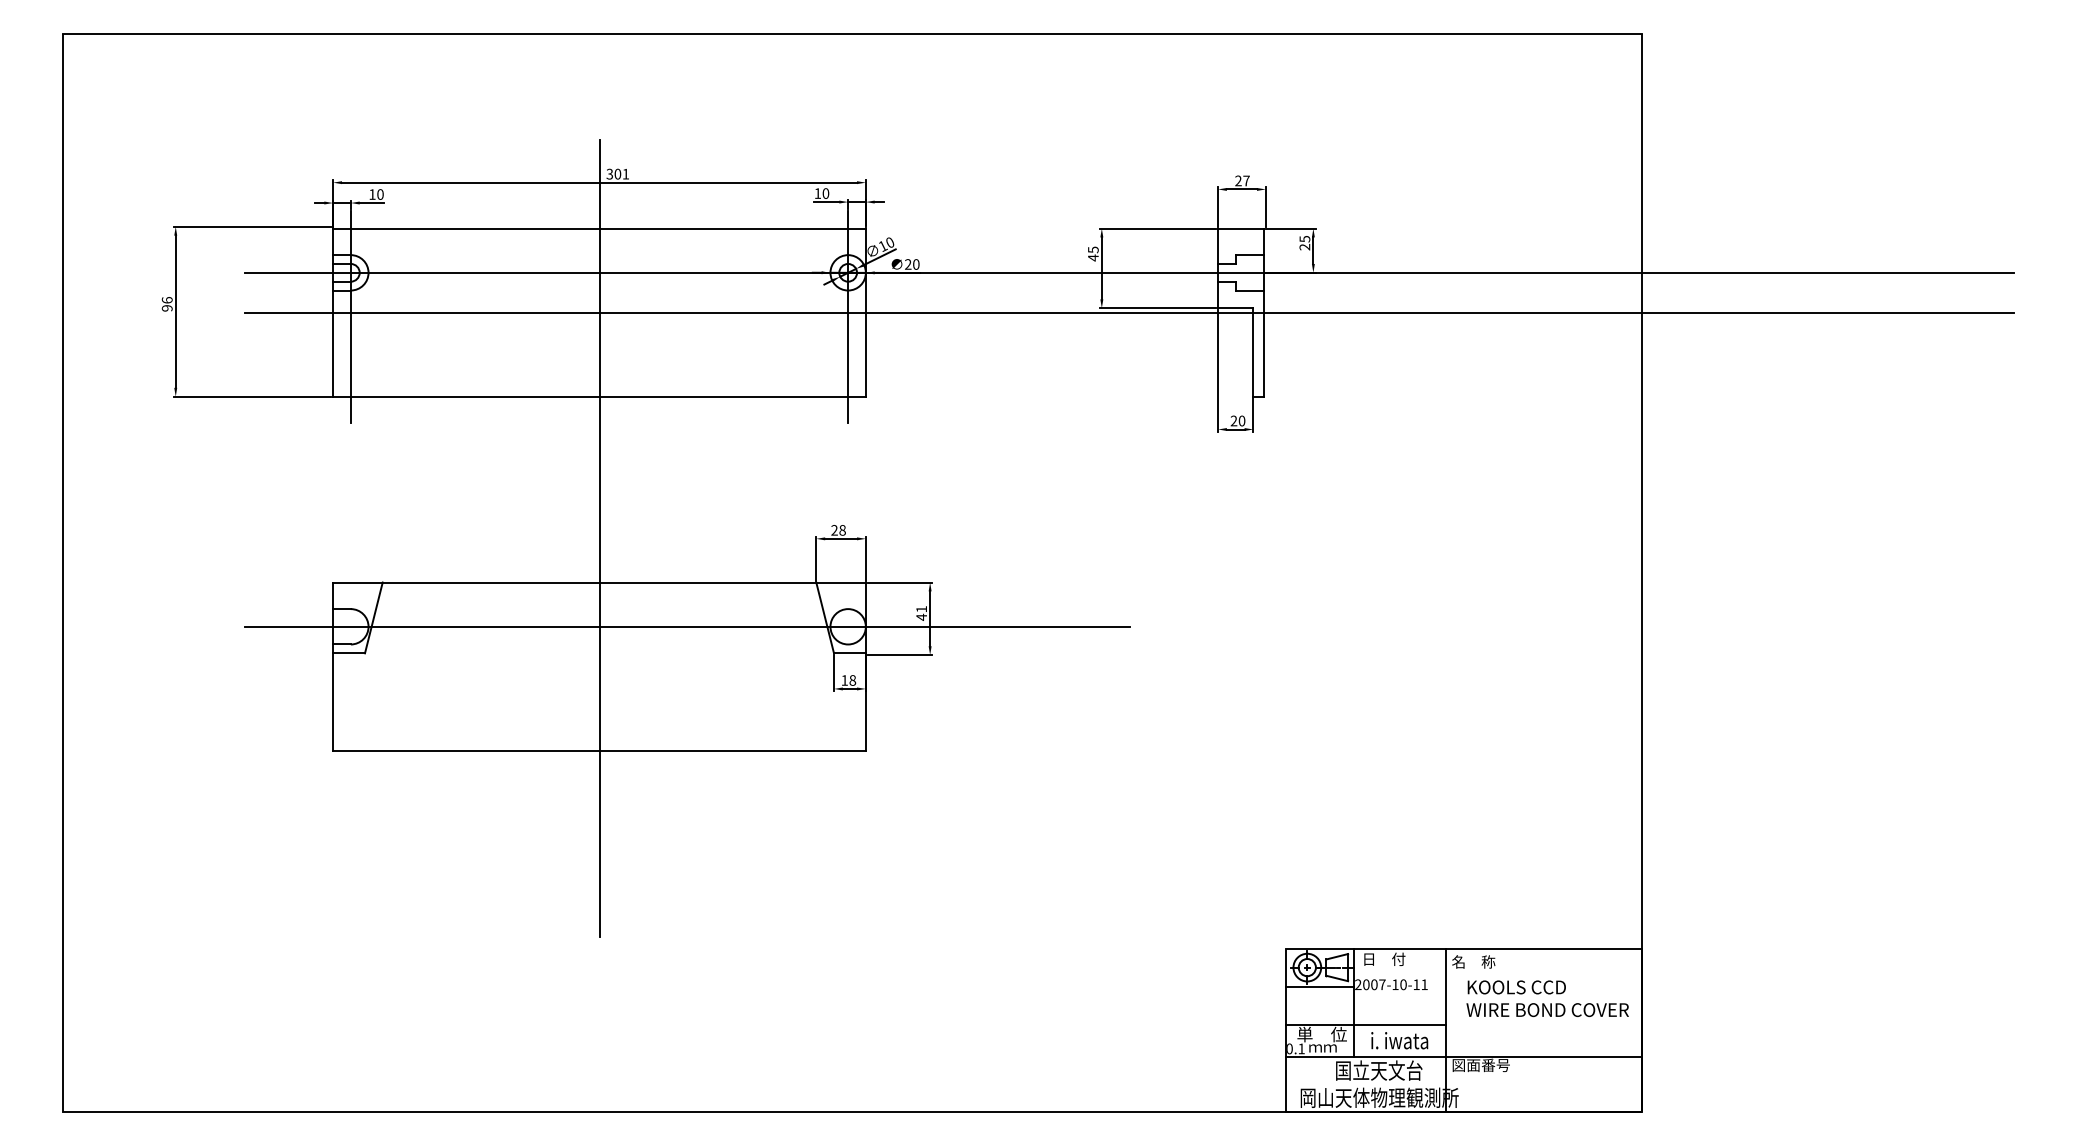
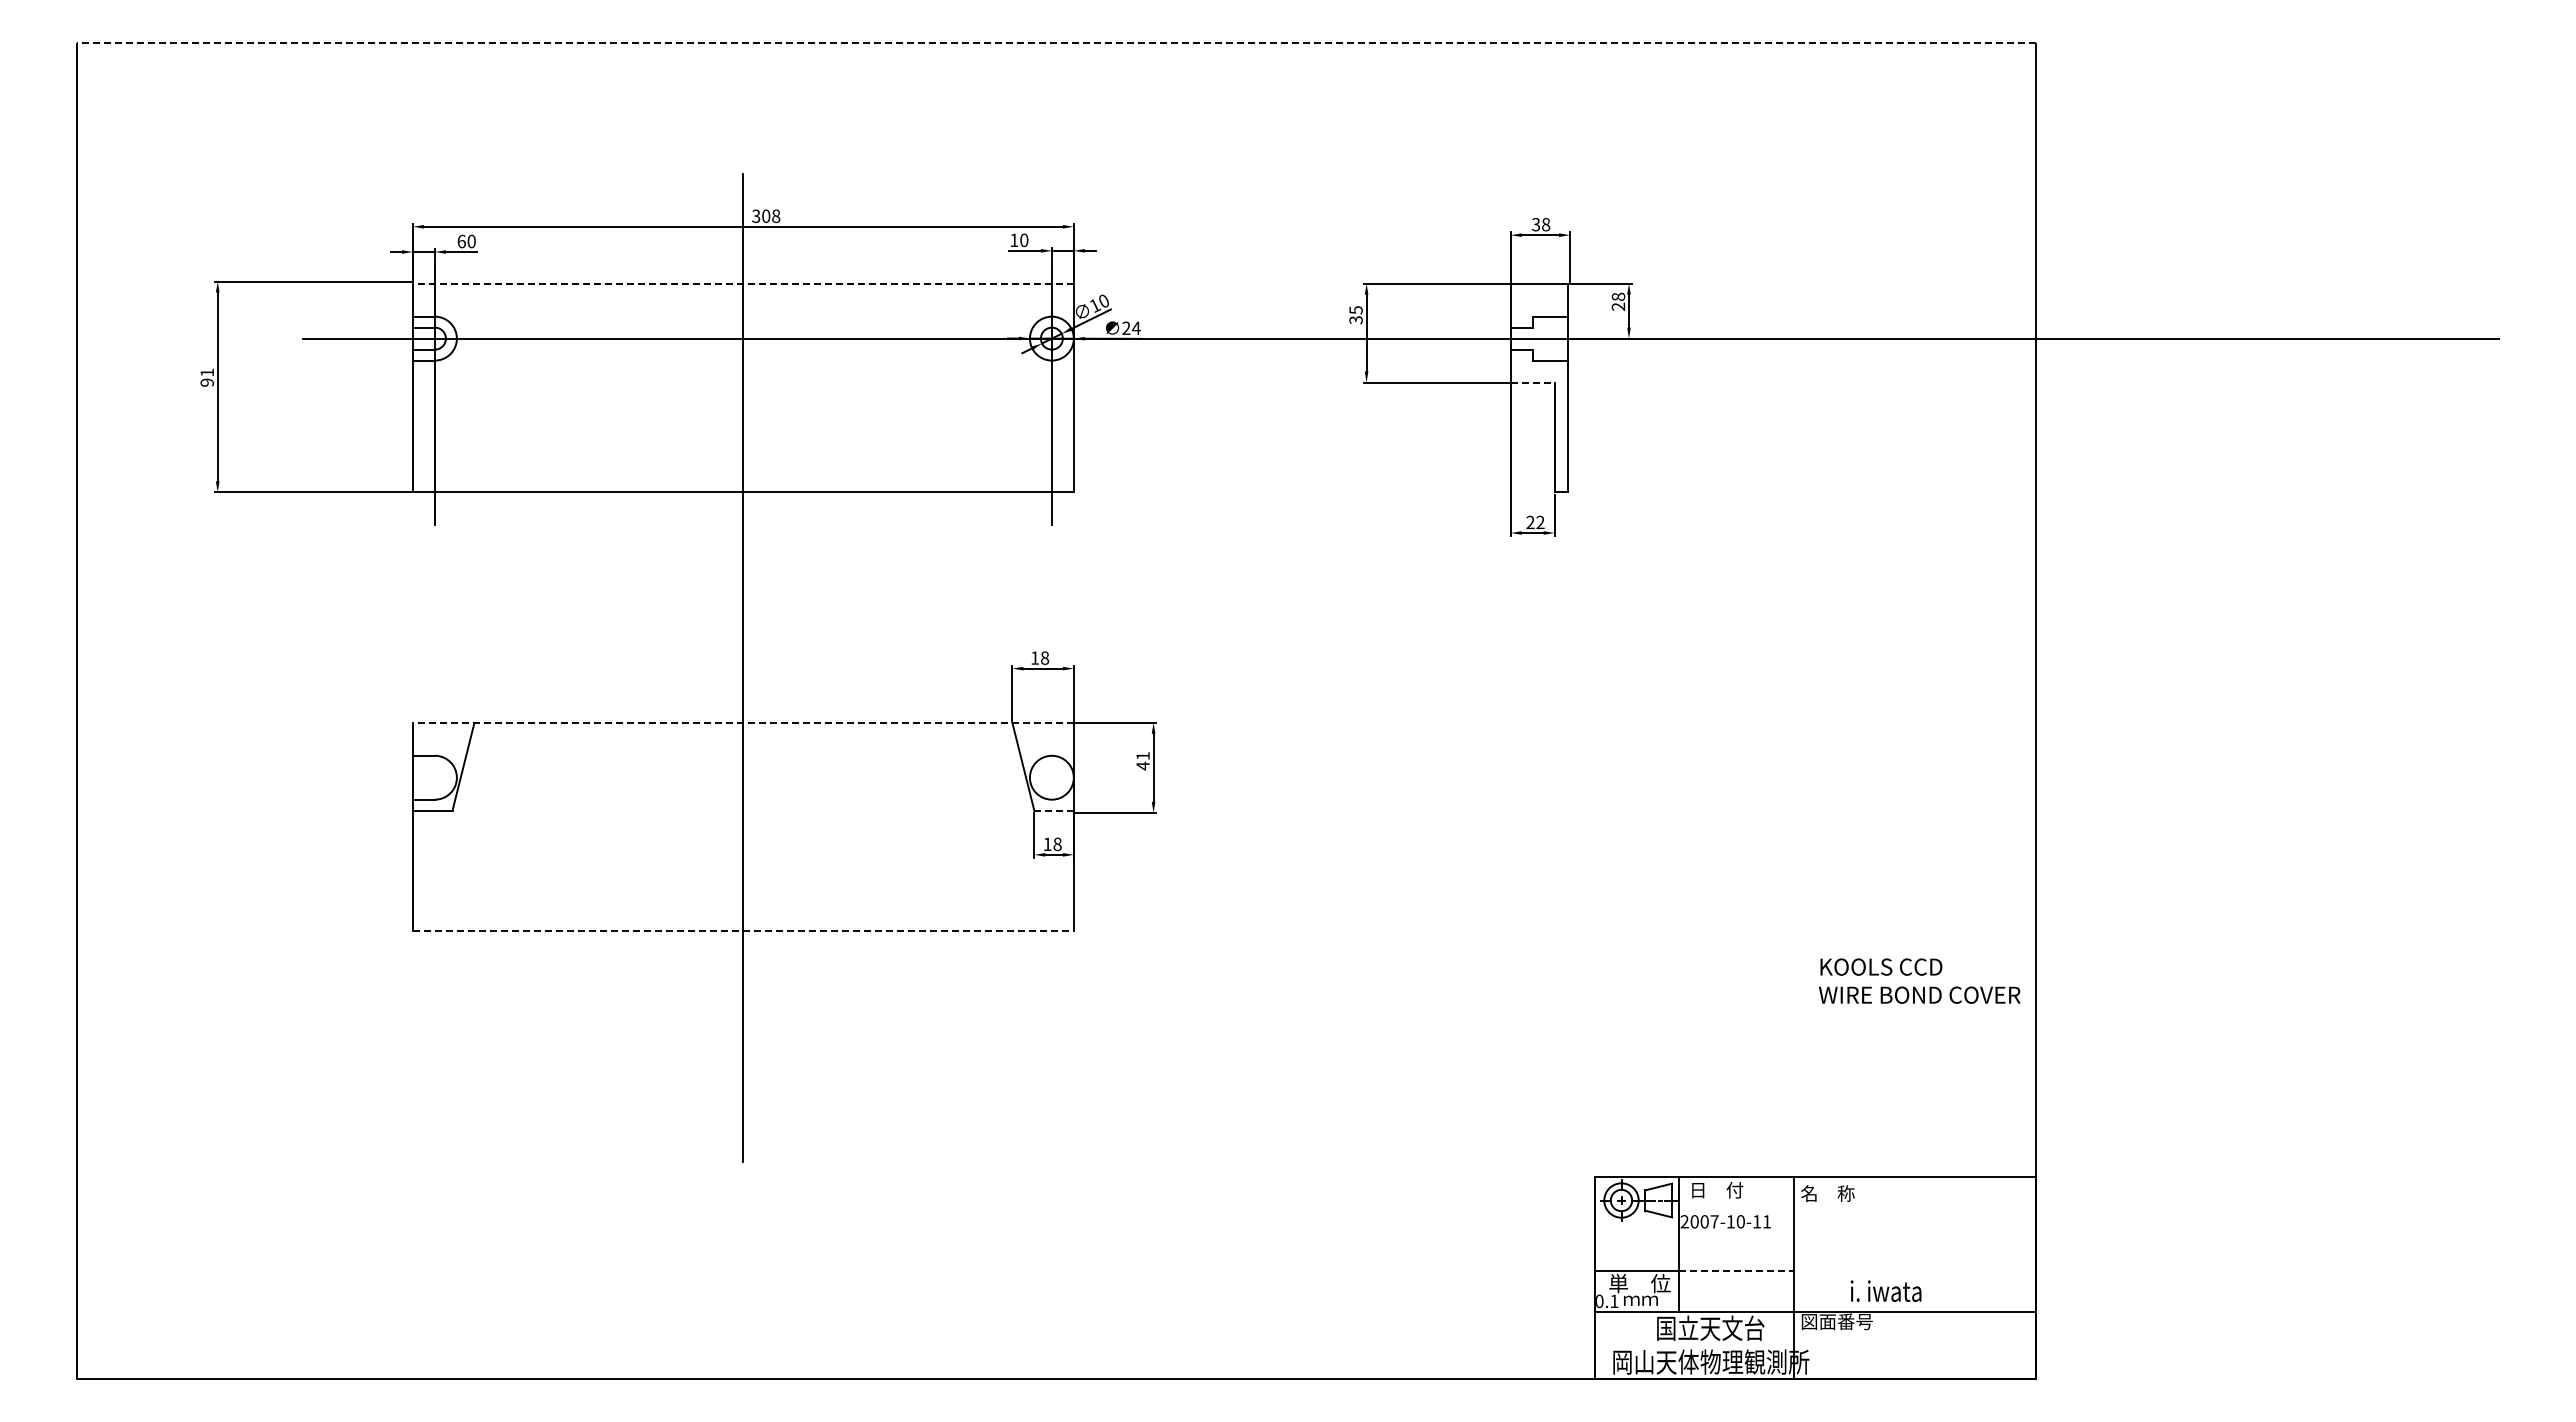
line: (851, 34) -> (1056, 42), solid -> dashed
text: (626, 174) -> (776, 216), 301 -> 308
text: (1242, 180) -> (1541, 224), 27 -> 38
text: (372, 194) -> (461, 241), 10 -> 60
line: (598, 228) -> (742, 283), solid -> dashed
text: (1304, 238) -> (1618, 296), 25 -> 28
text: (1092, 257) -> (1355, 319), 45 -> 35
text: (915, 264) -> (1135, 328), 20 -> 24
text: (166, 300) -> (206, 372), 96 -> 91
line: (1235, 308) -> (1532, 382), solid -> dashed
line: (1129, 313) -> (1400, 388), removed
text: (1242, 421) -> (1540, 522), 20 -> 22
text: (834, 529) -> (1035, 657), 28 -> 18
line: (598, 582) -> (742, 722), solid -> dashed
line: (686, 626) -> (851, 777), removed
line: (850, 653) -> (1054, 810), solid -> dashed
line: (599, 750) -> (743, 931), solid -> dashed
line: (1319, 986) -> (1636, 1224), removed
text: (1547, 998) -> (1919, 980), moved
line: (1400, 1024) -> (1736, 1271), solid -> dashed
text: (1399, 1040) -> (1885, 1290), moved

